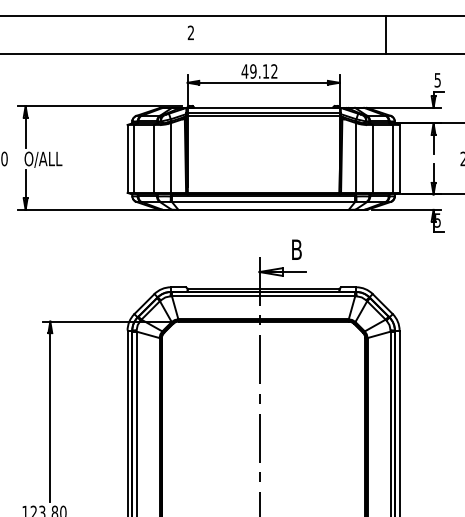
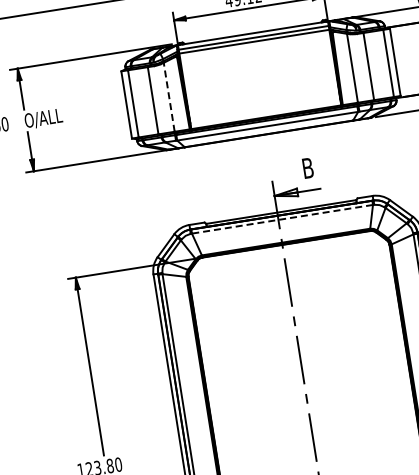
line: (170, 158) -> (168, 97), solid -> dashed
line: (263, 296) -> (282, 219), solid -> dashed

